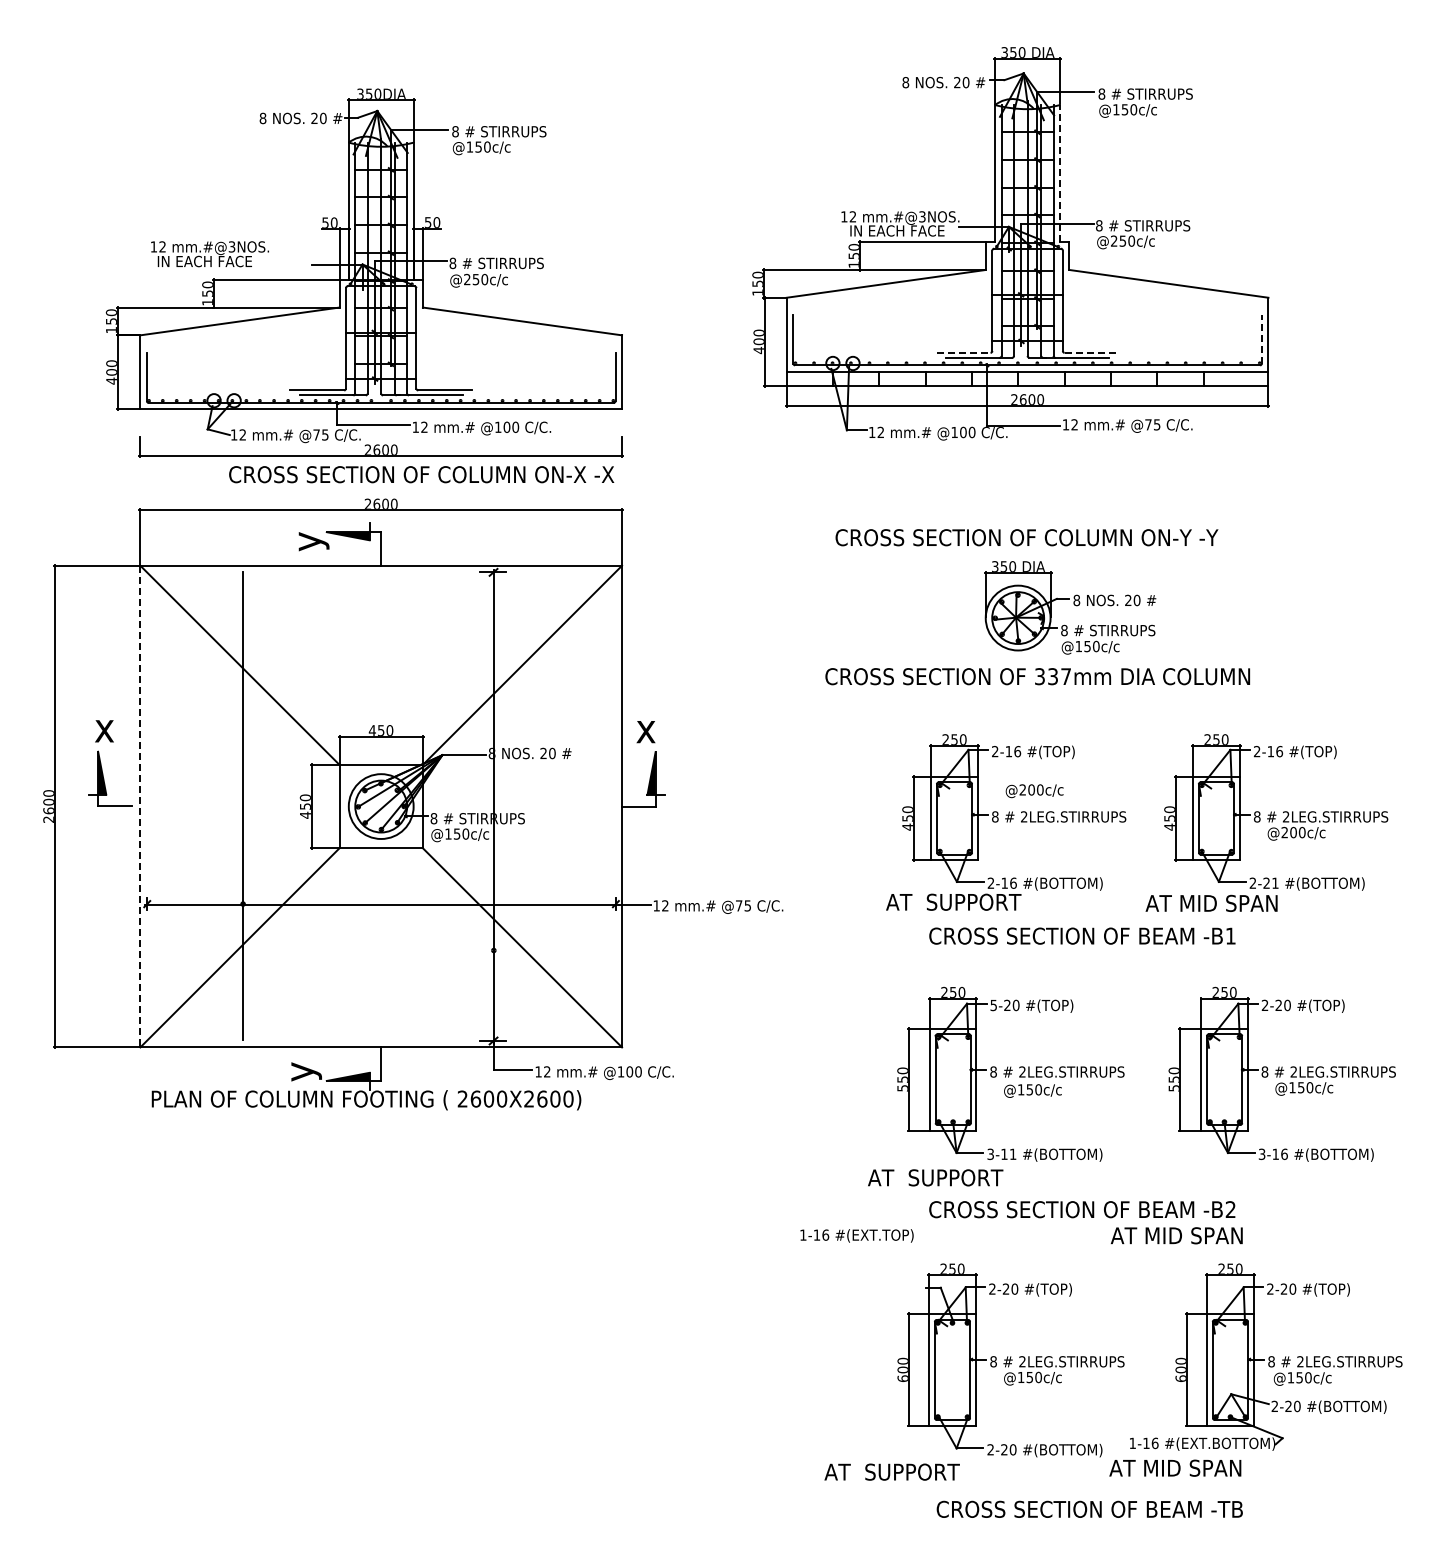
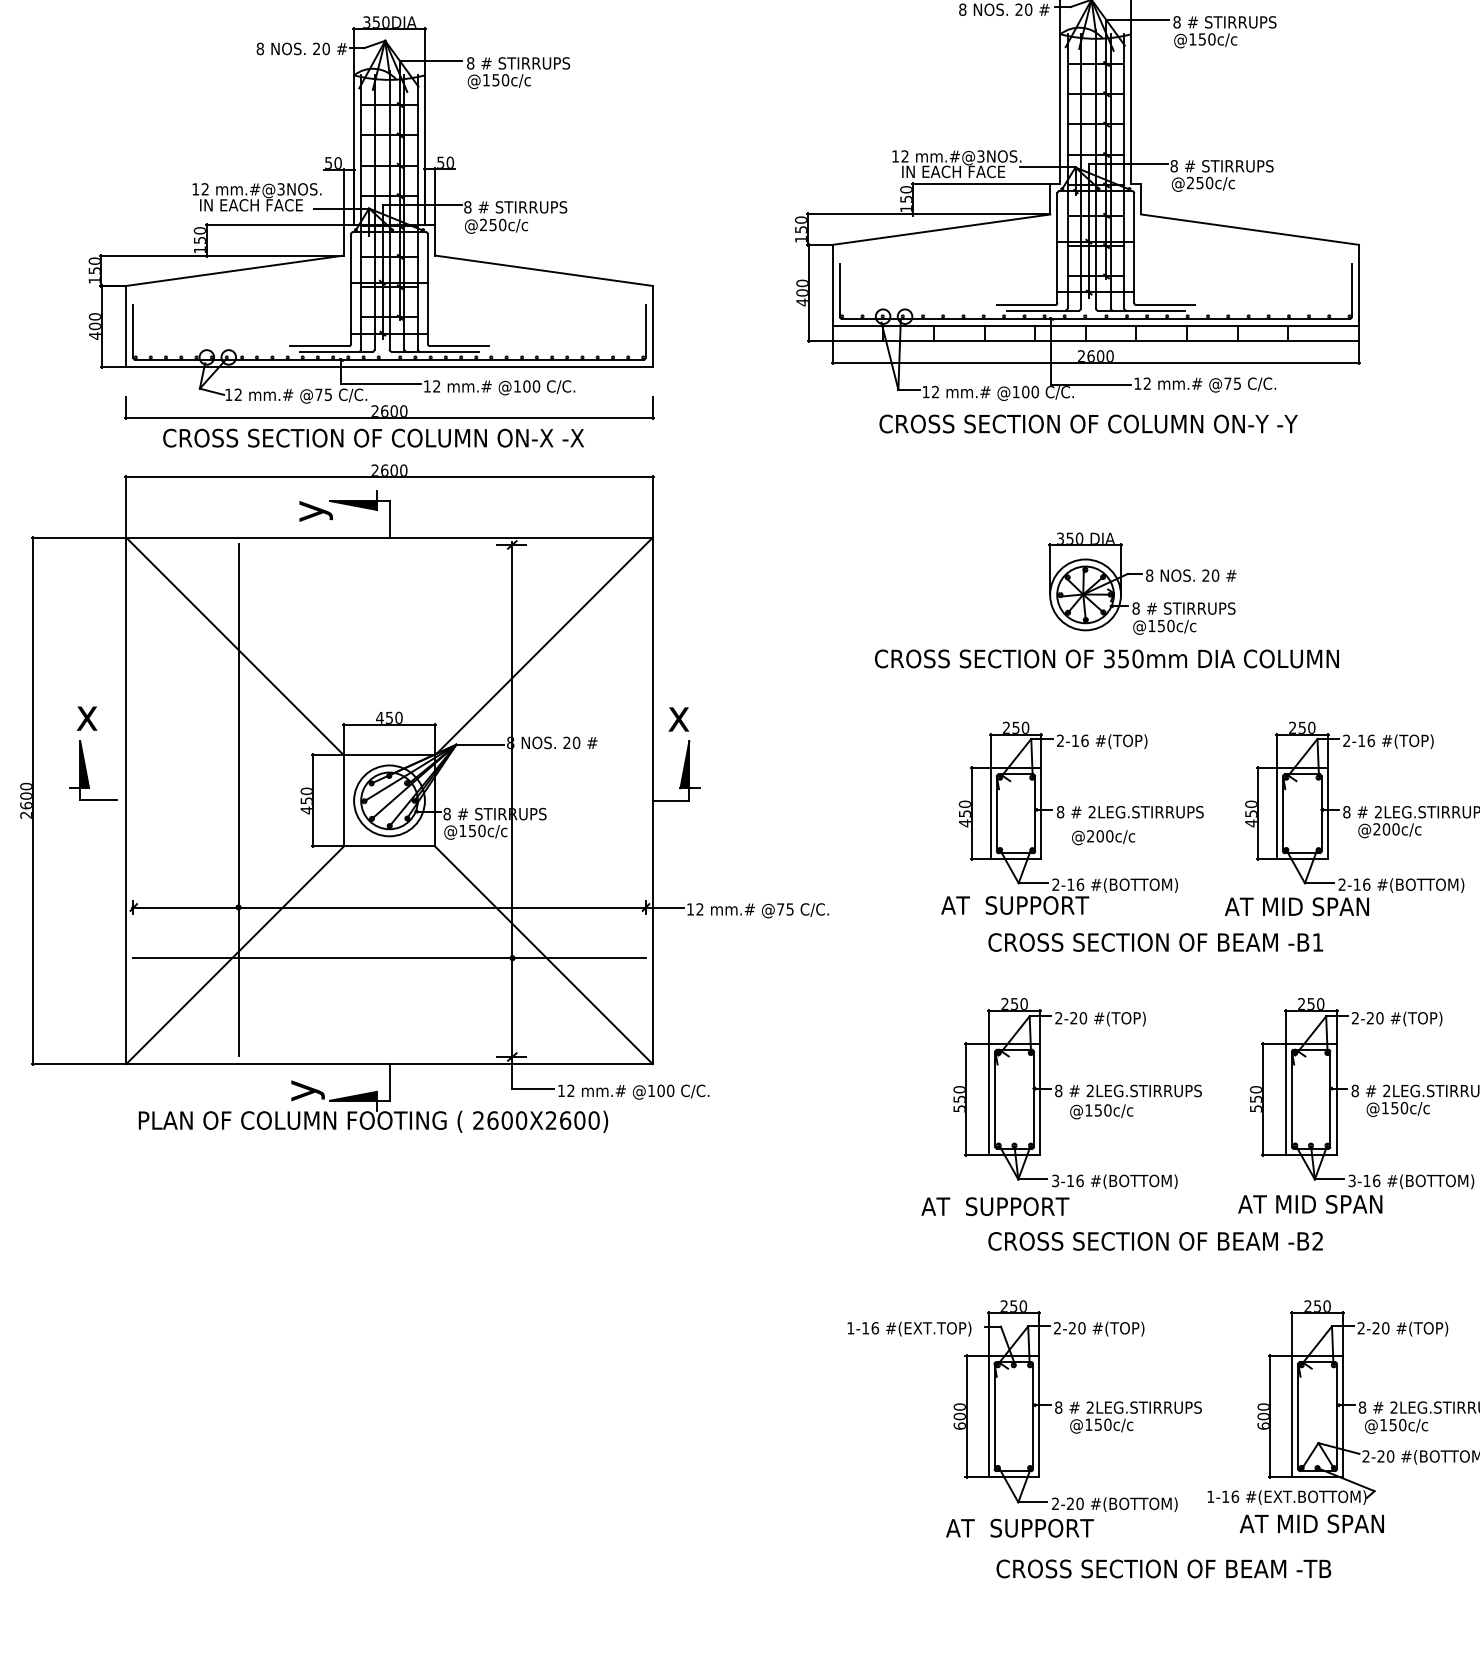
line: (1060, 173) -> (1131, 109), dashed -> solid
text: (209, 254) -> (256, 197), moved
line: (1261, 338) -> (1351, 289), dashed -> solid
line: (963, 352) -> (1025, 304), dashed -> solid
line: (1091, 352) -> (1165, 304), dashed -> solid
text: (421, 474) -> (373, 438), moved
text: (1026, 537) -> (1088, 423), moved
text: (1059, 676) -> (1130, 658), 337mm -> 350mm
text: (1034, 791) -> (1103, 837), moved
line: (140, 806) -> (126, 800), dashed -> solid
text: (1270, 882) -> (1361, 883), 2-21 -> 2-16
line: (380, 950) -> (388, 958), added
text: (993, 1005) -> (1058, 1018), 5-20 -> 2-20
text: (1012, 1153) -> (1079, 1180), 3-11 -> 3-16
text: (856, 1235) -> (908, 1328), moved
text: (1176, 1235) -> (1309, 1204), moved
text: (1175, 1467) -> (1312, 1523), moved
text: (891, 1471) -> (1019, 1527), moved

